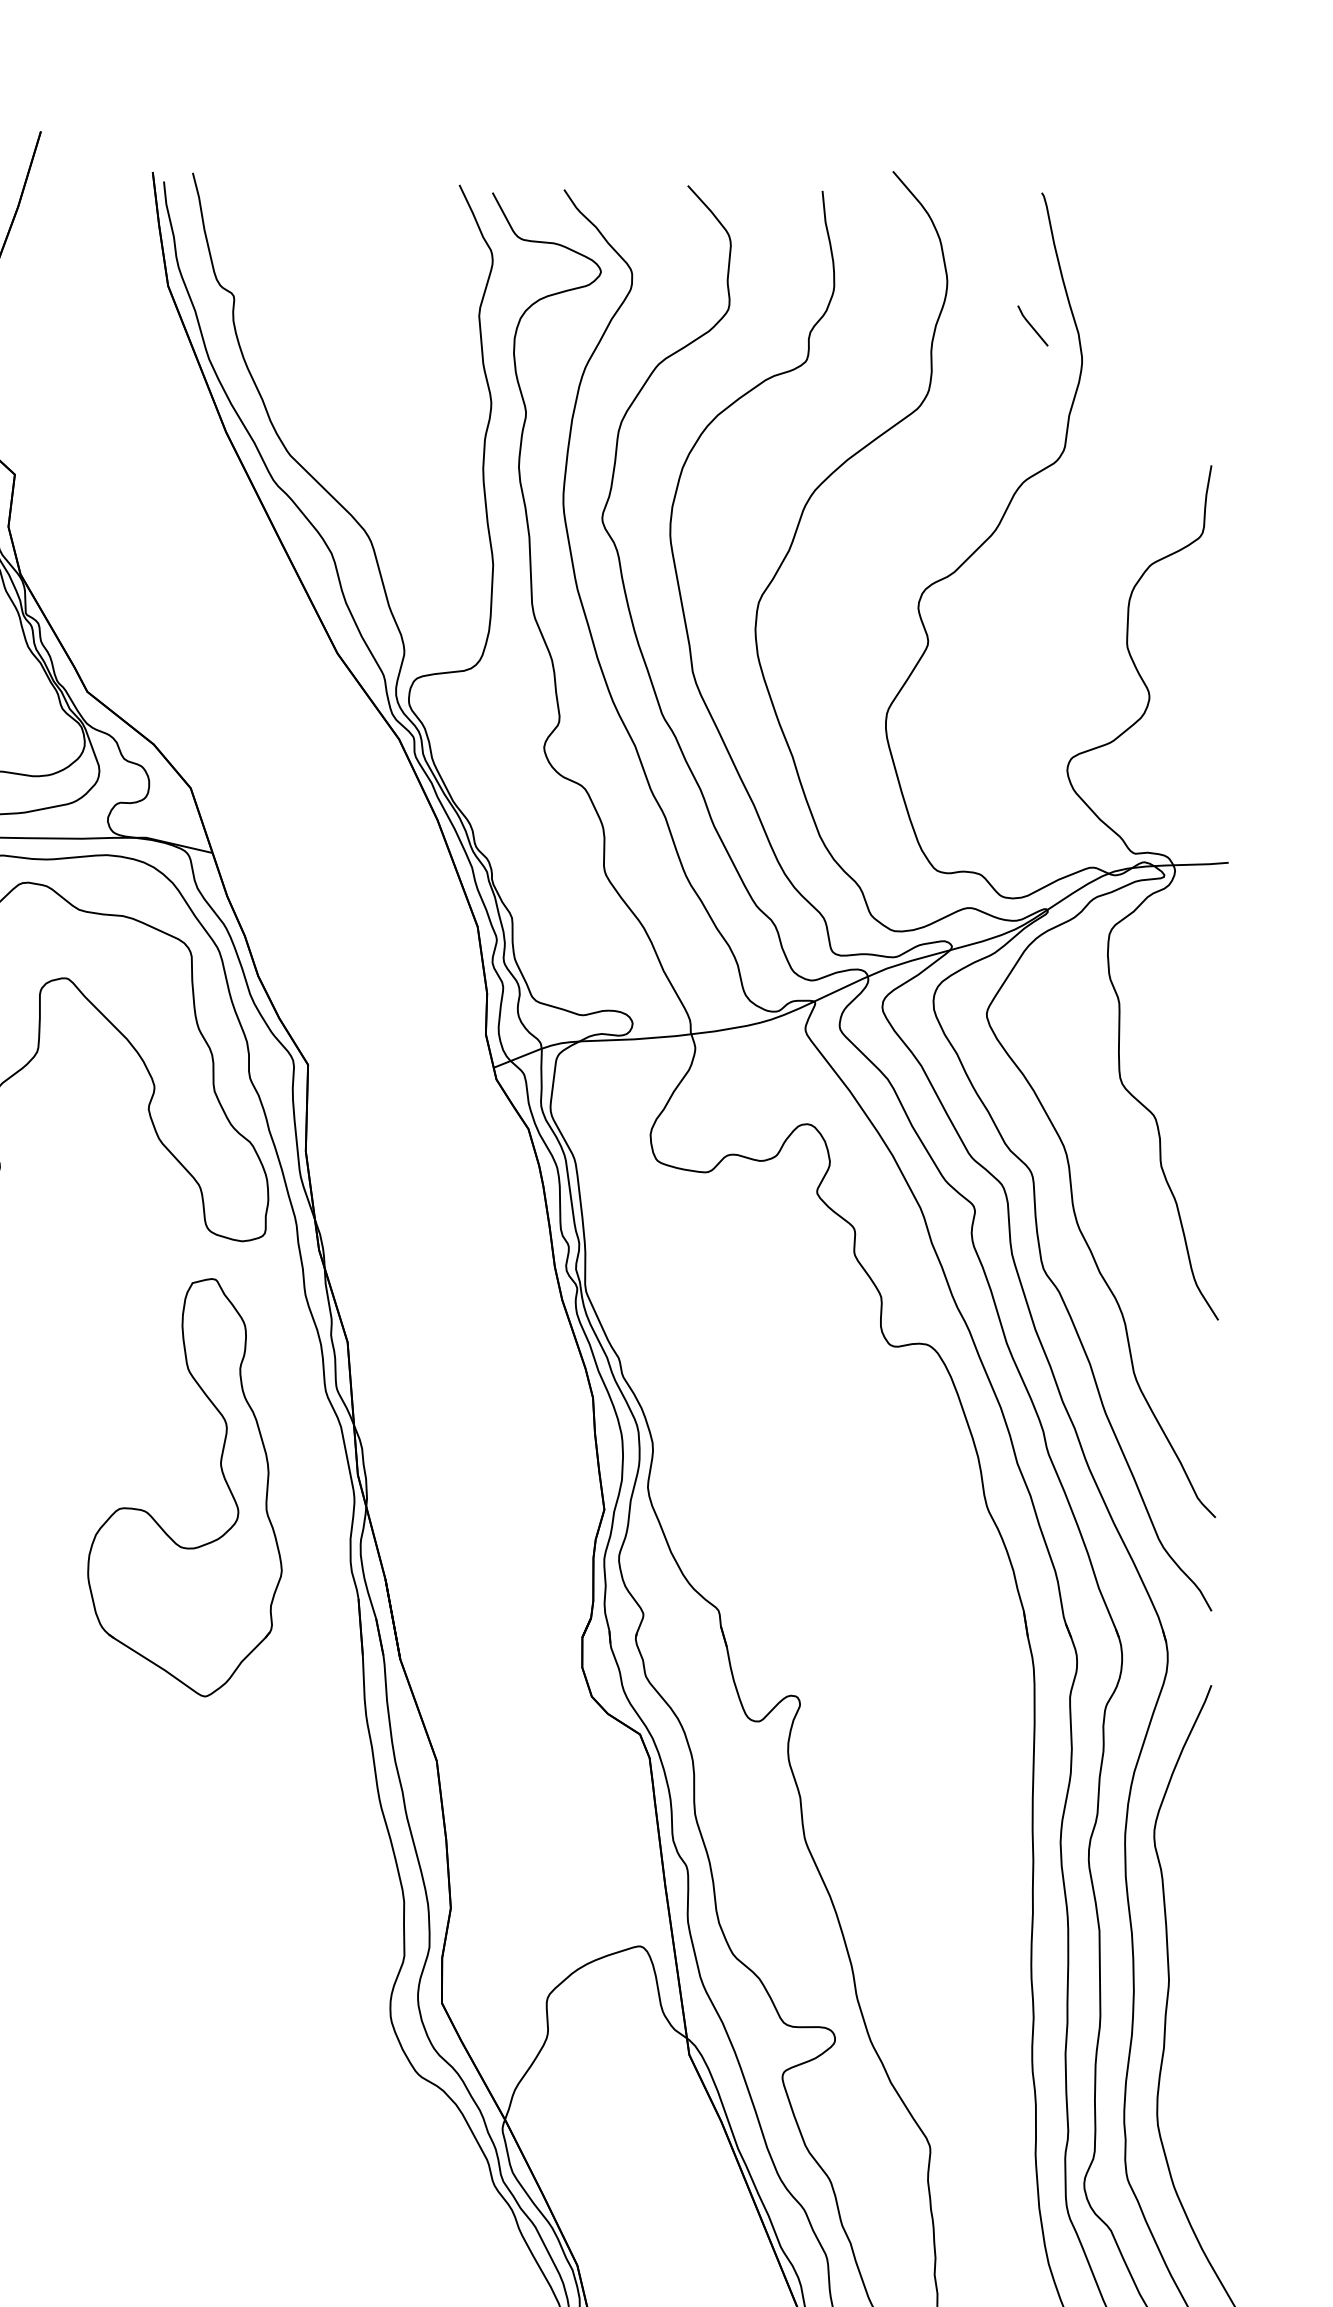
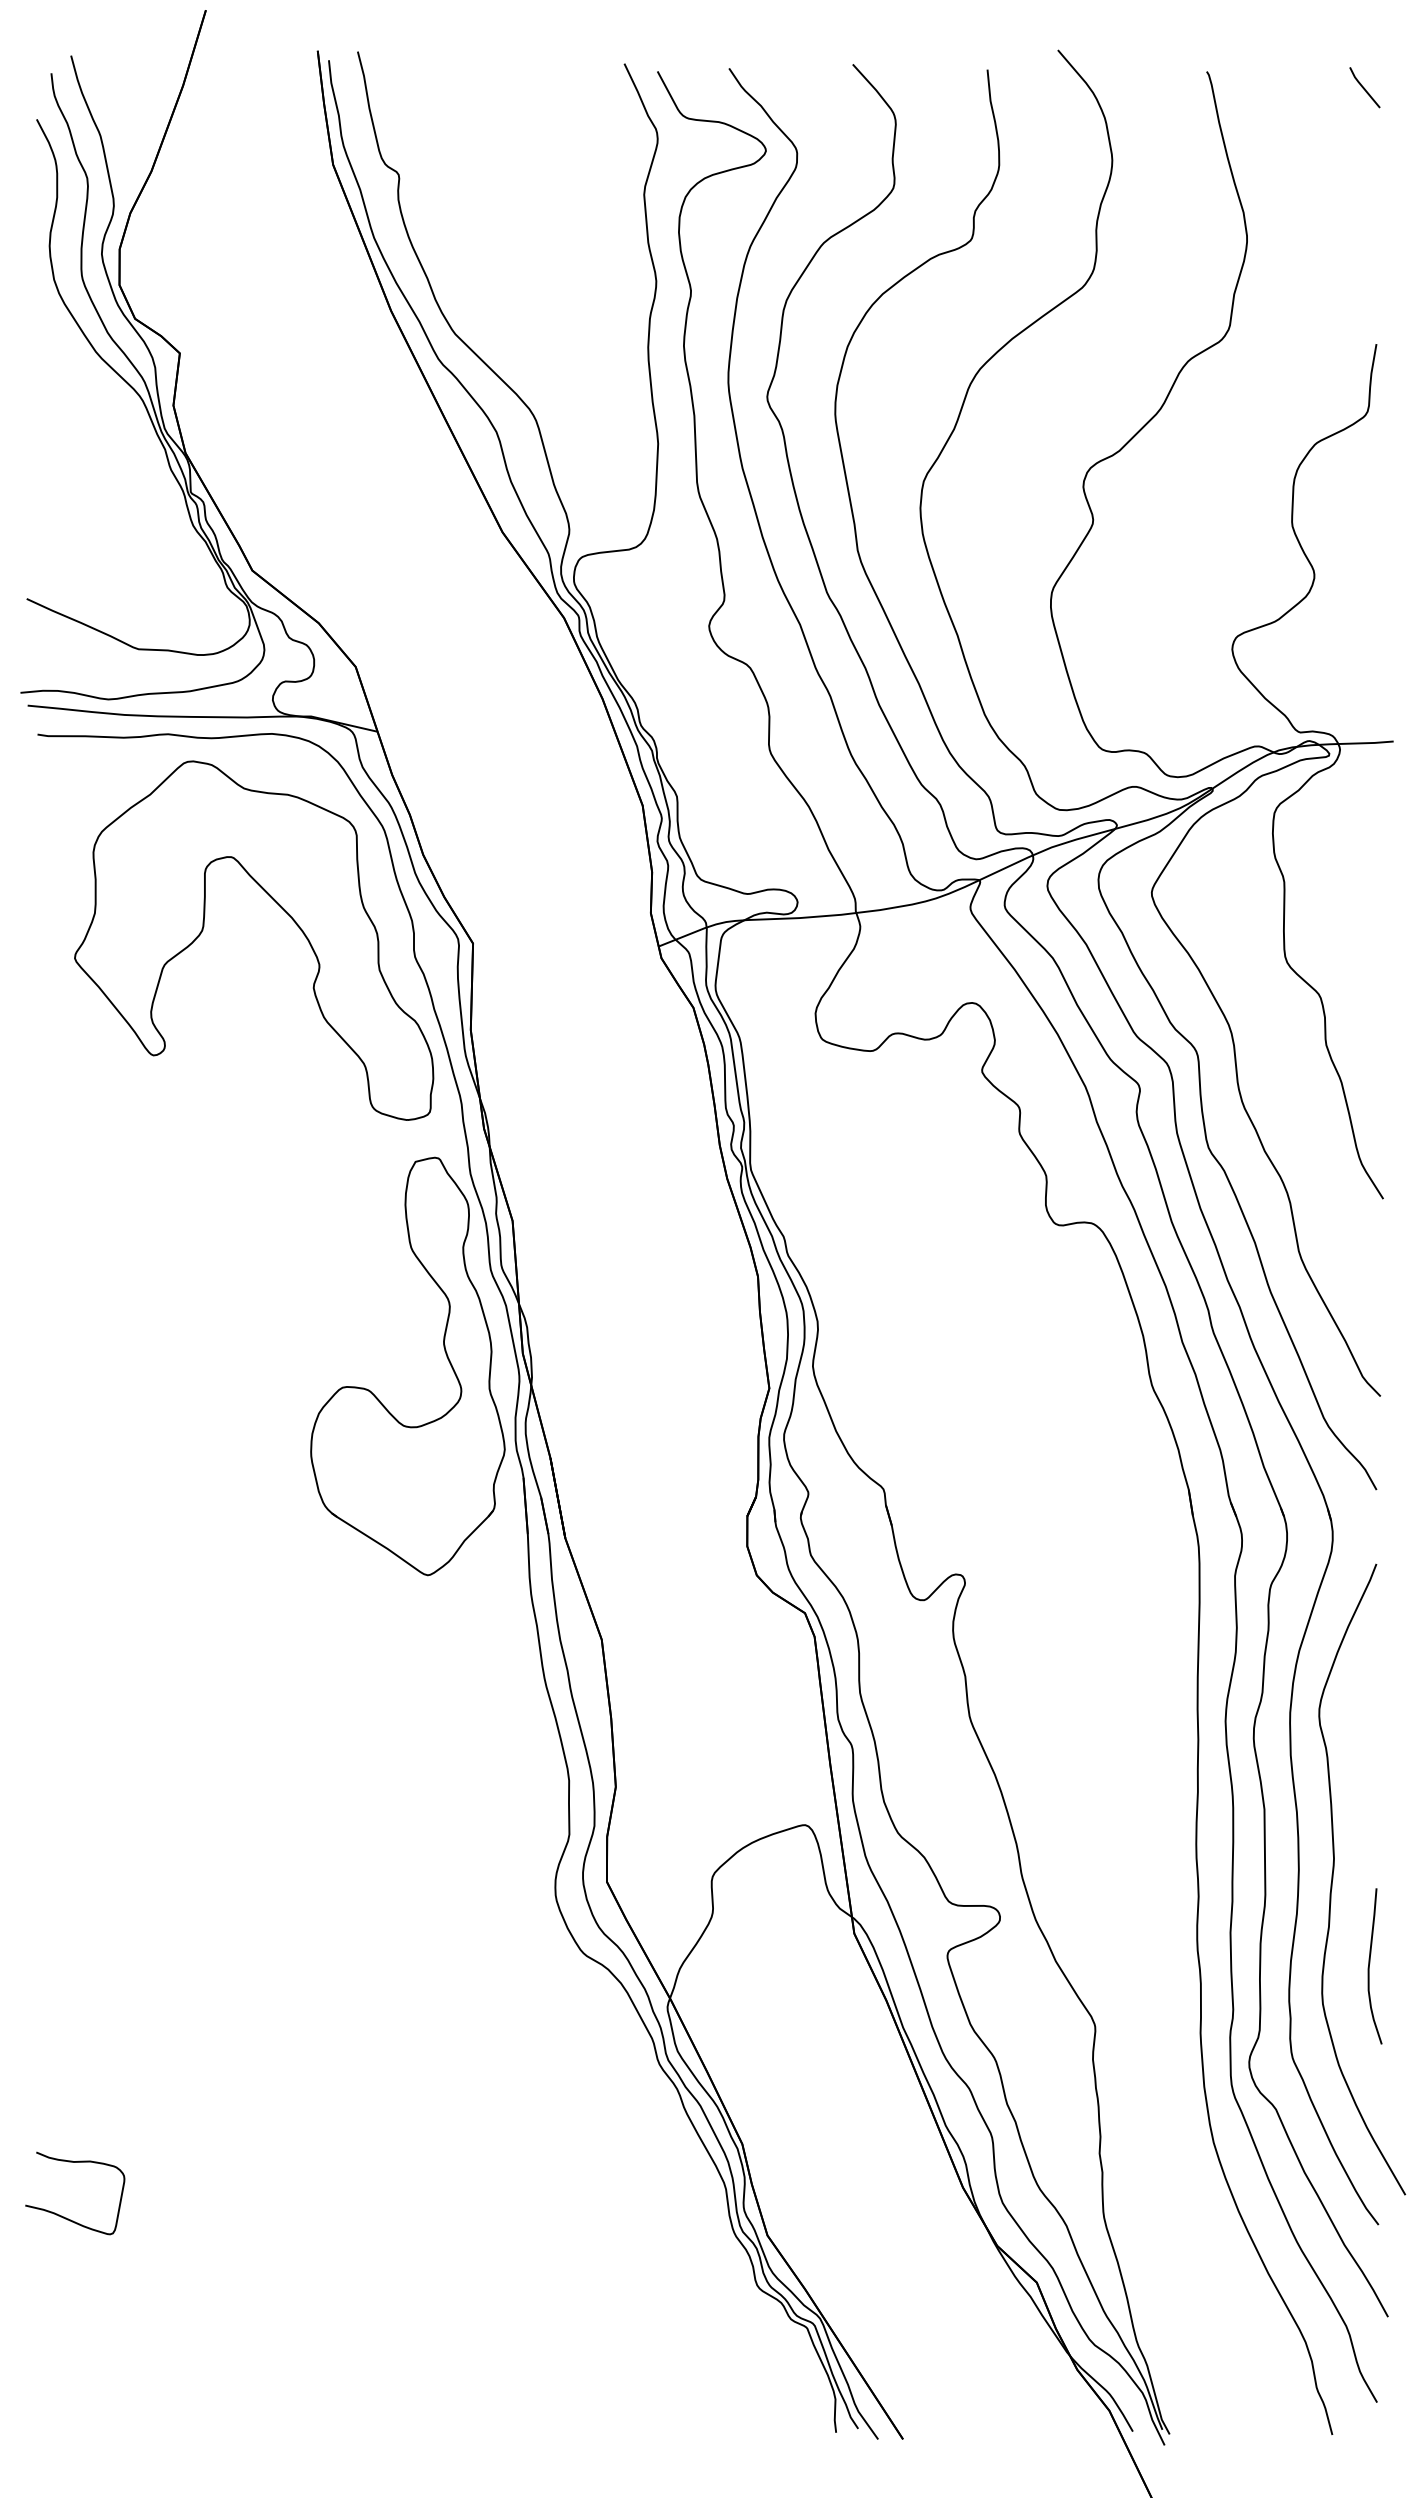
line: (1032, 325) -> (1364, 87), moved
part: (222, 1475) -> (445, 1354), moved
curve: (1205, 2084) -> (1370, 1963), added

